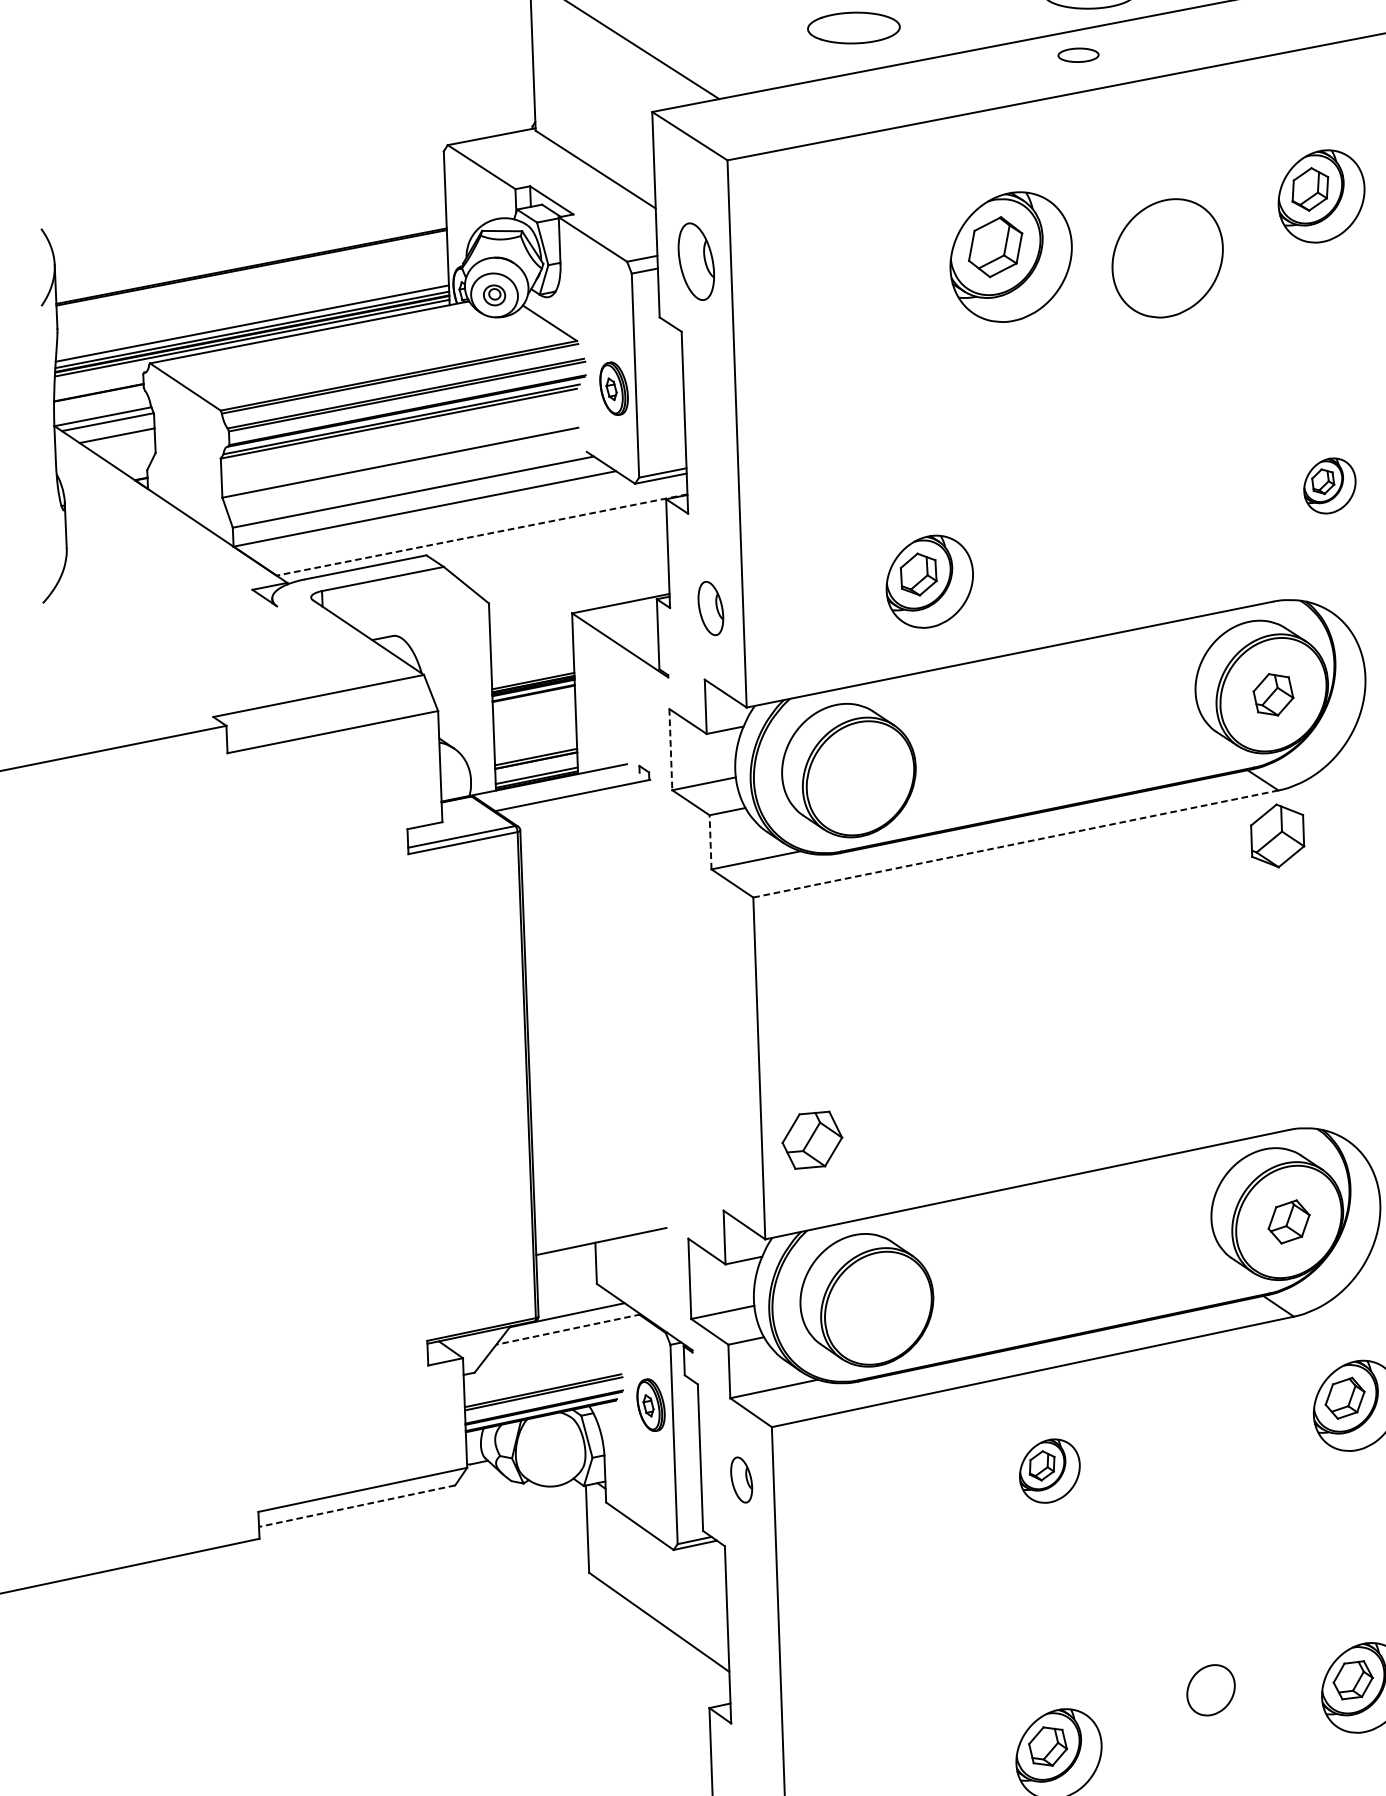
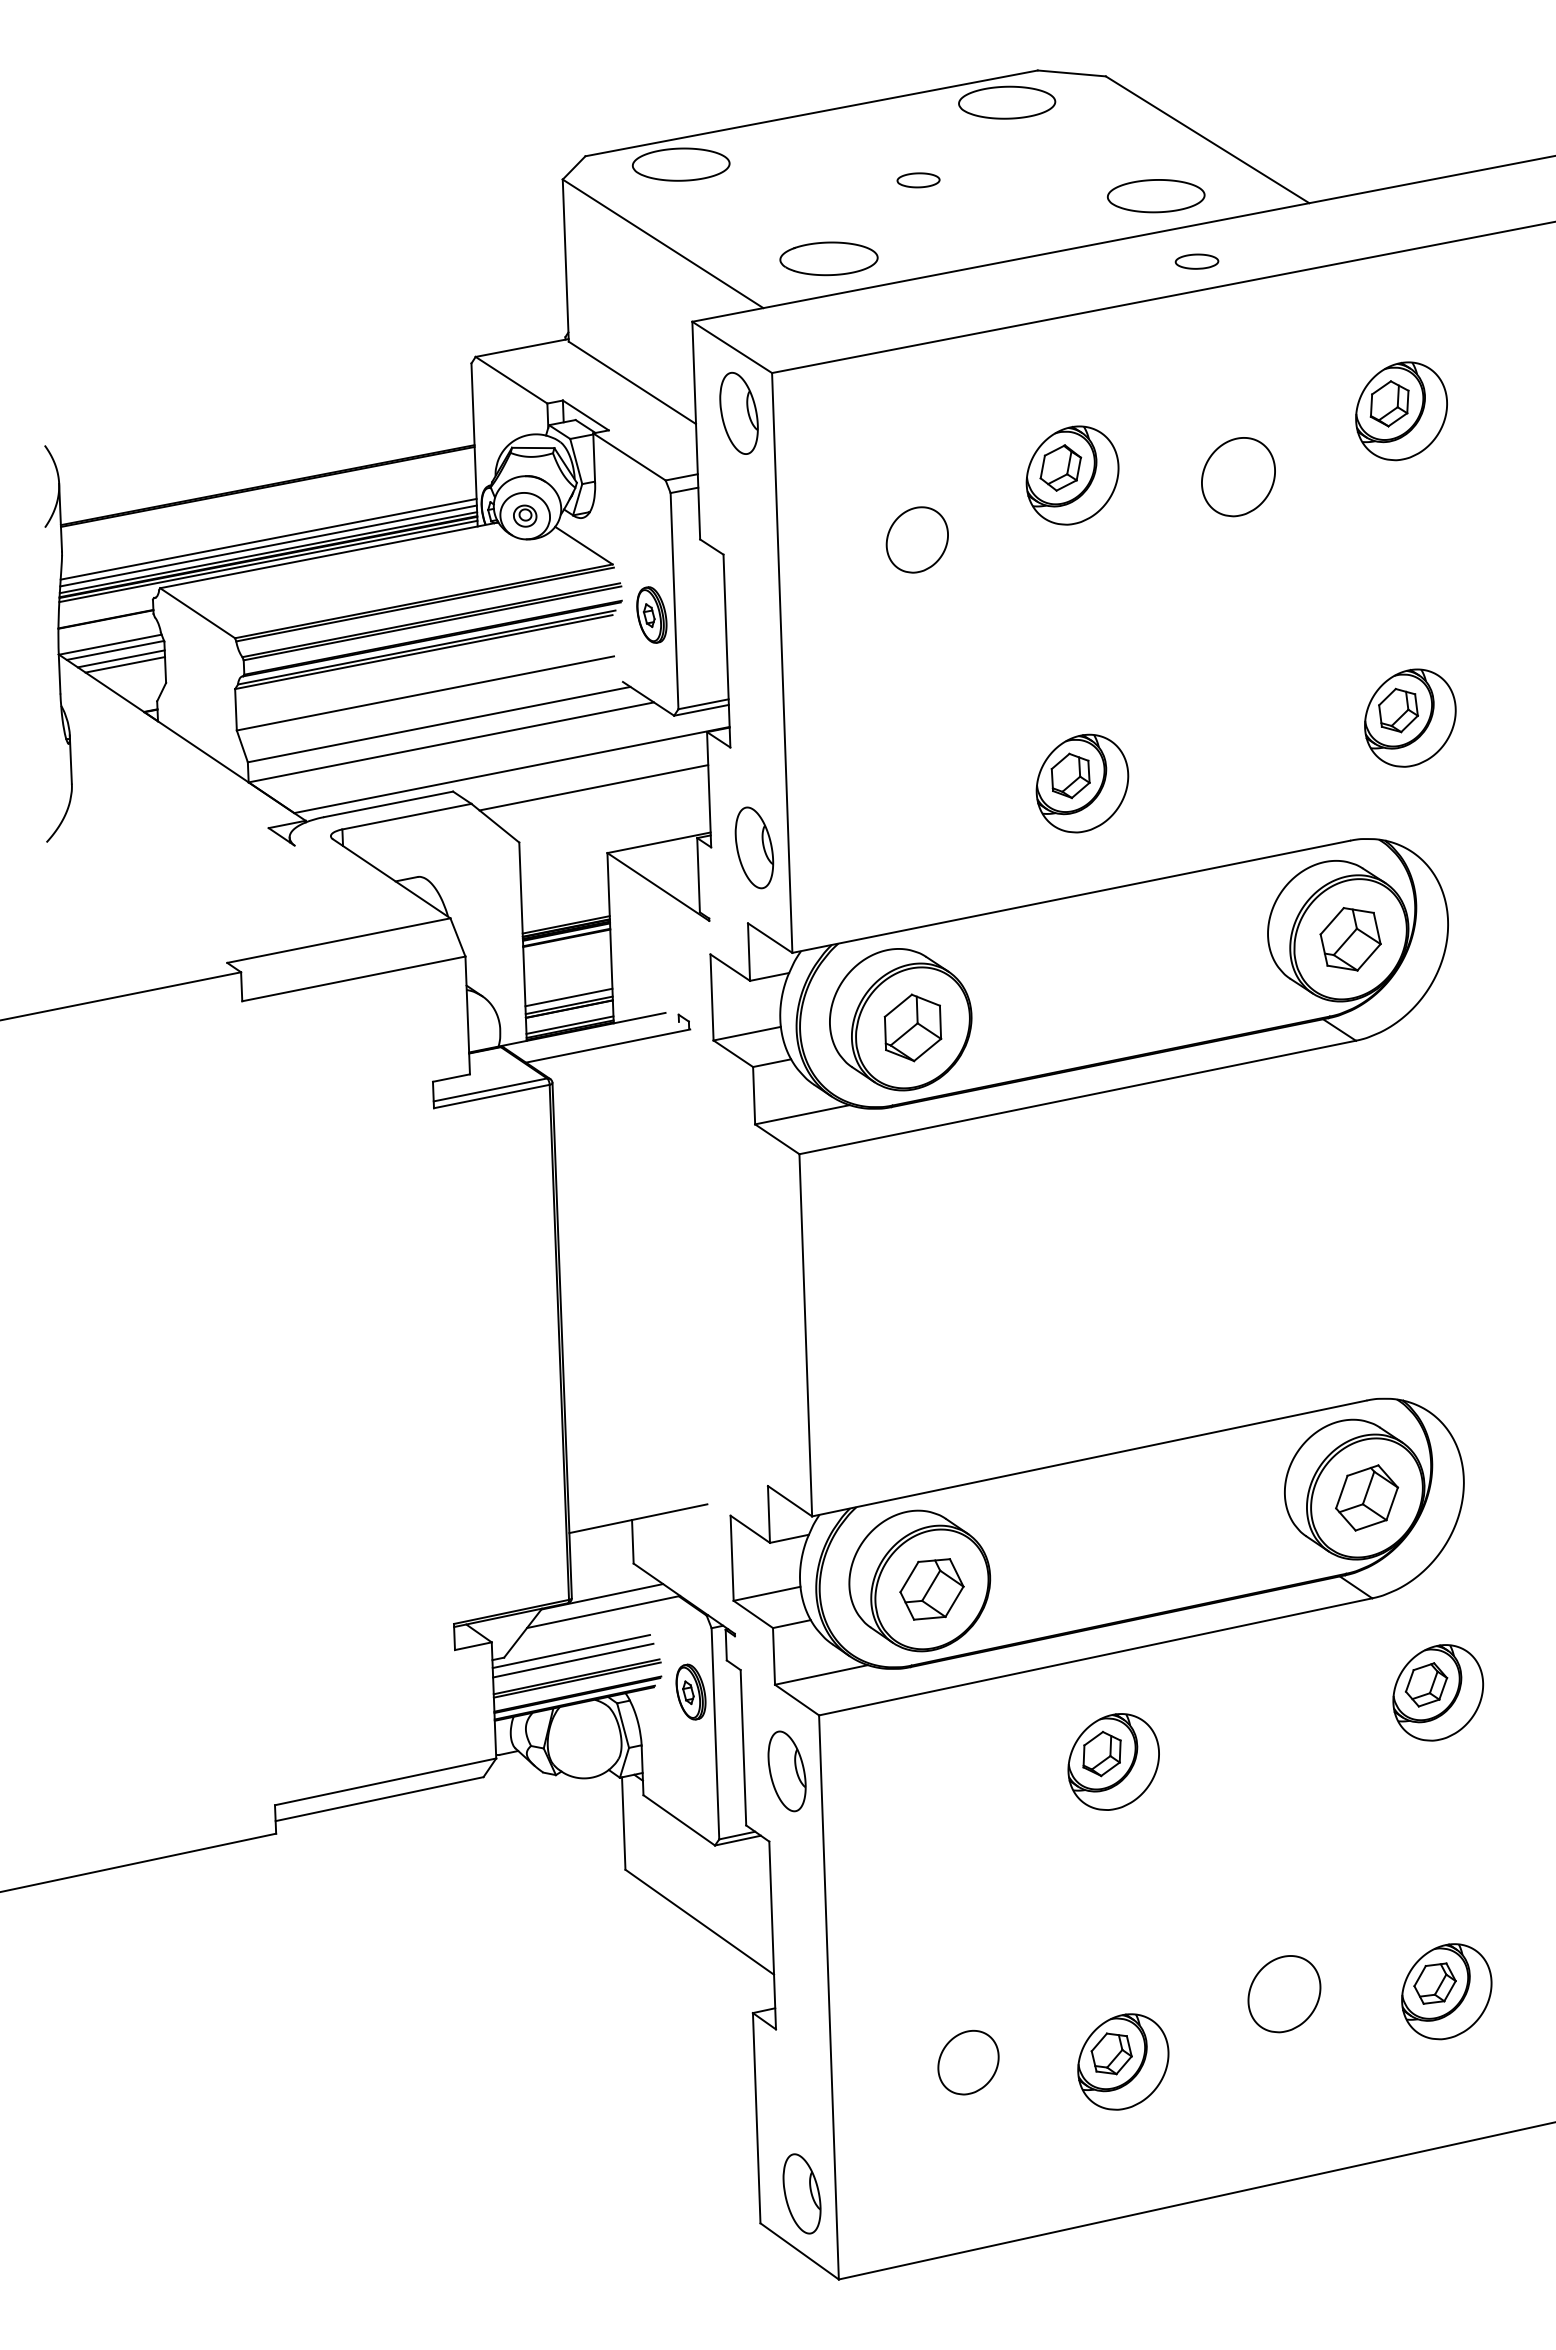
part: (853, 27) -> (828, 258), moved
part: (1078, 55) -> (1196, 261), moved
part: (1011, 257) -> (1072, 475), size x0.71
part: (1167, 258) -> (1238, 477), size x0.62
part: (695, 260) -> (738, 412), moved
line: (252, 316) -> (268, 538), added
part: (863, 317) -> (916, 539), added
line: (112, 429) -> (120, 658), added
part: (1329, 485) -> (1410, 717), size x1.67
line: (481, 535) -> (511, 770), dashed -> solid
line: (558, 551) -> (593, 787), added
part: (929, 581) -> (1082, 783), moved
part: (710, 608) -> (754, 847), size x1.43
part: (1273, 694) -> (1350, 939), size x1.43
line: (535, 749) -> (568, 997), added
line: (671, 749) -> (712, 997), dashed -> solid
part: (1277, 835) -> (912, 1027), moved
line: (710, 842) -> (754, 1095), dashed -> solid
line: (1015, 844) -> (1077, 1097), dashed -> solid
part: (811, 1140) -> (931, 1589), moved
part: (1289, 1221) -> (1367, 1497), size x1.43
line: (568, 1330) -> (603, 1612), dashed -> solid
line: (538, 1366) -> (571, 1651), added
line: (540, 1375) -> (573, 1660), added
part: (1049, 1470) -> (1113, 1761), size x1.43
part: (741, 1480) -> (786, 1771), size x1.67
line: (357, 1506) -> (379, 1799), dashed -> solid
part: (1211, 1690) -> (1284, 1994), size x1.43
part: (912, 1754) -> (968, 2062), added

